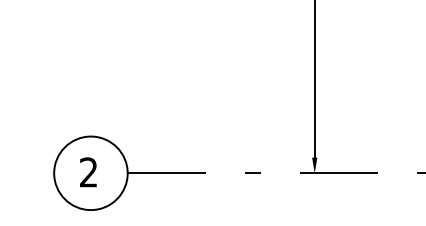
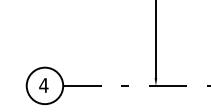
text: (87, 172) -> (43, 85), 2 -> 4

